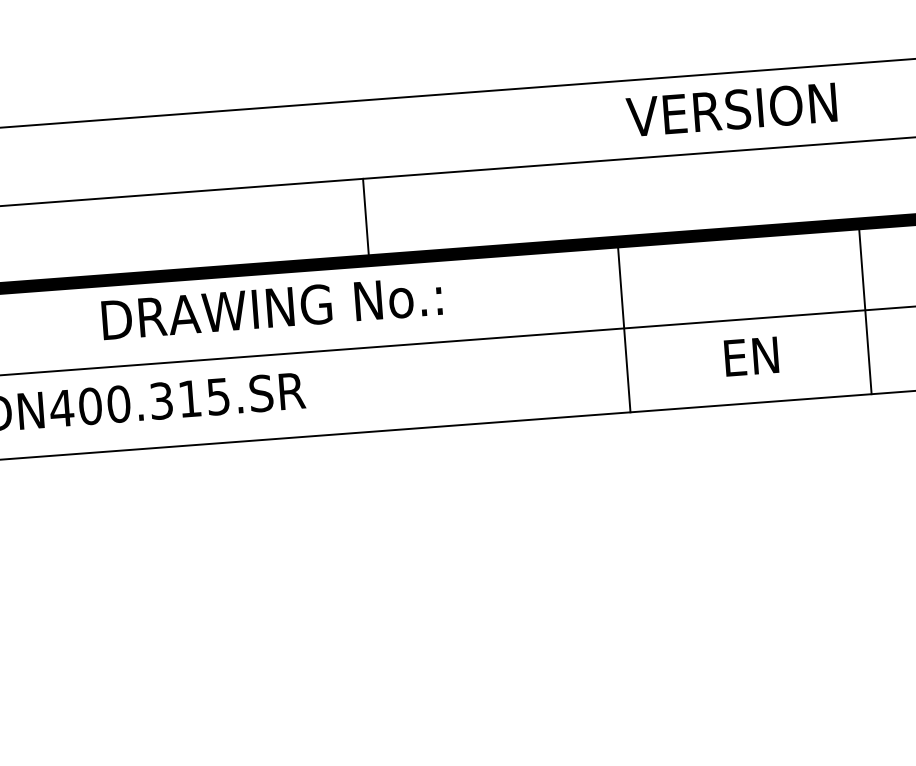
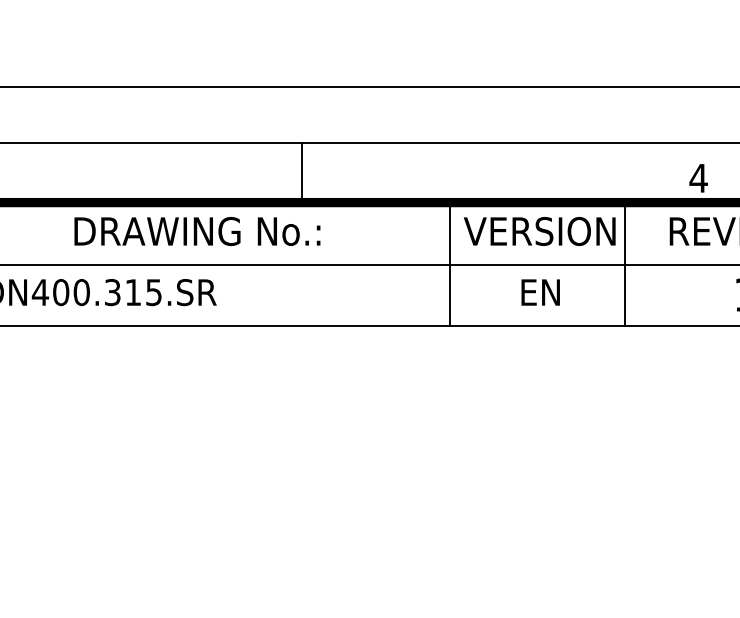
text: (731, 109) -> (539, 231), moved
line: (366, 217) -> (302, 171), moved

